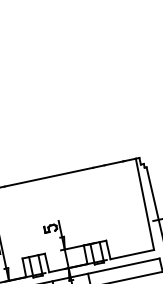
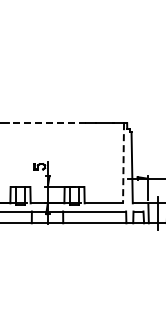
line: (49, 177) -> (47, 123), solid -> dashed
line: (144, 204) -> (123, 163), solid -> dashed

